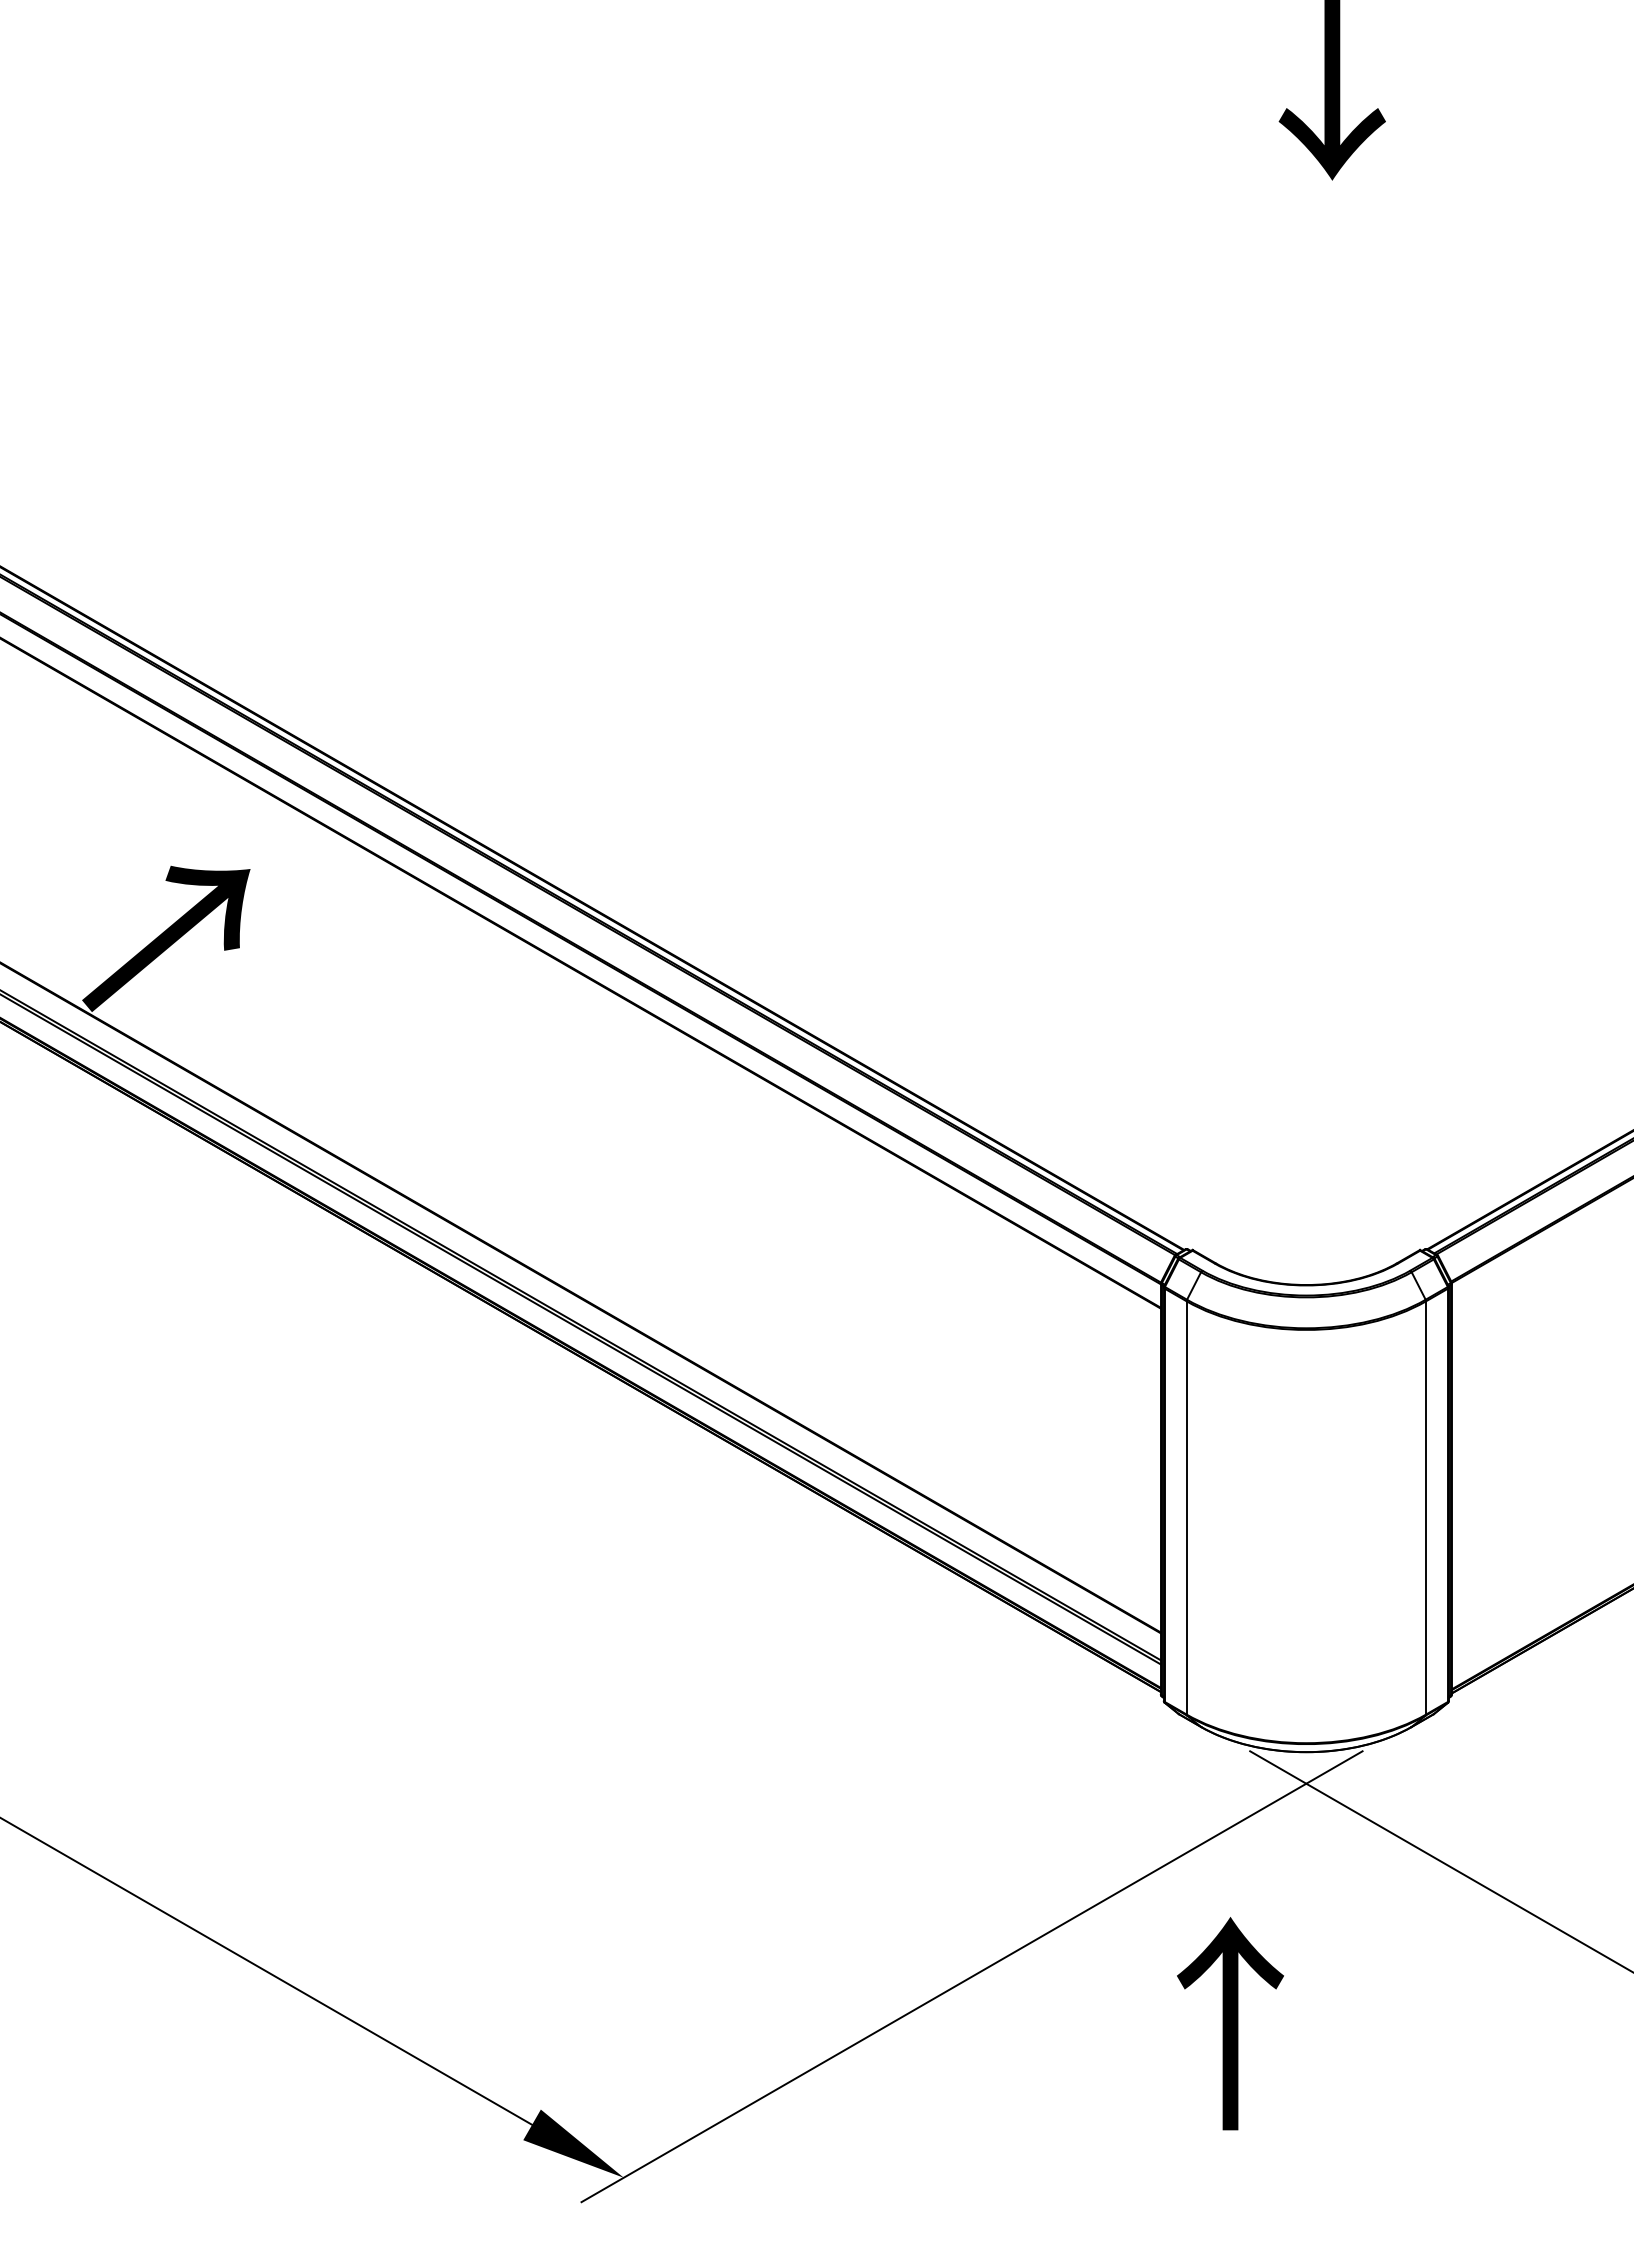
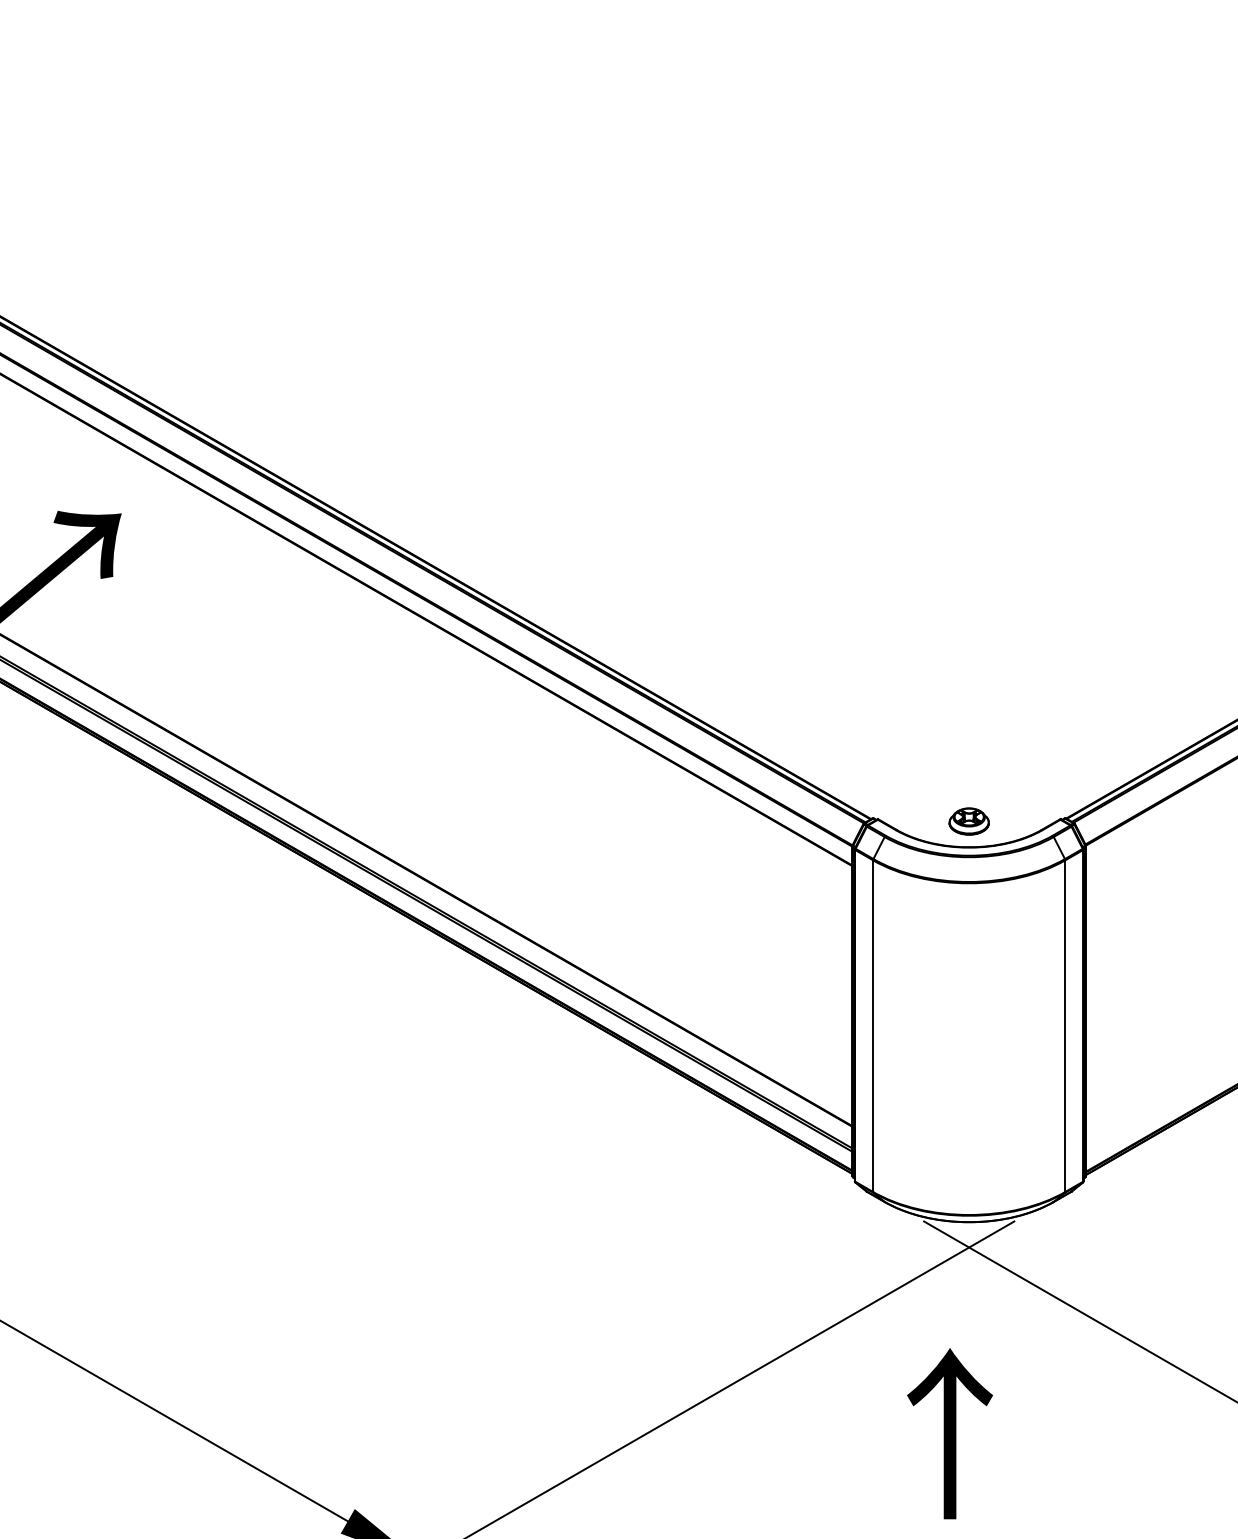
part: (1305, 1252) -> (968, 821), added
text: (1230, 2023) -> (950, 1433), moved

